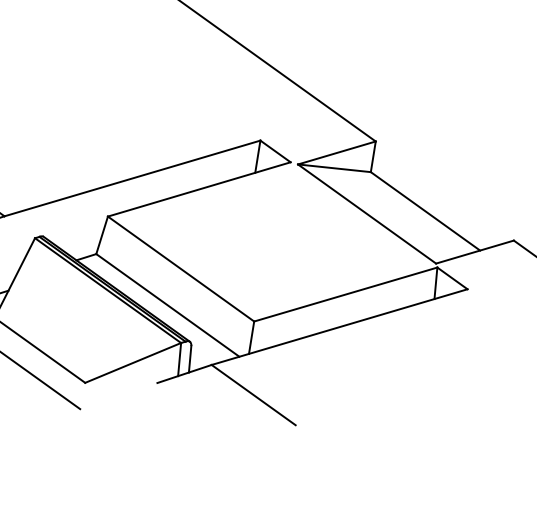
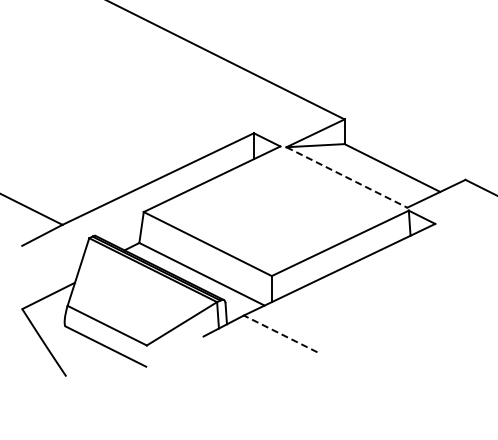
line: (366, 213) -> (346, 177), solid -> dashed
line: (253, 394) -> (280, 333), solid -> dashed

